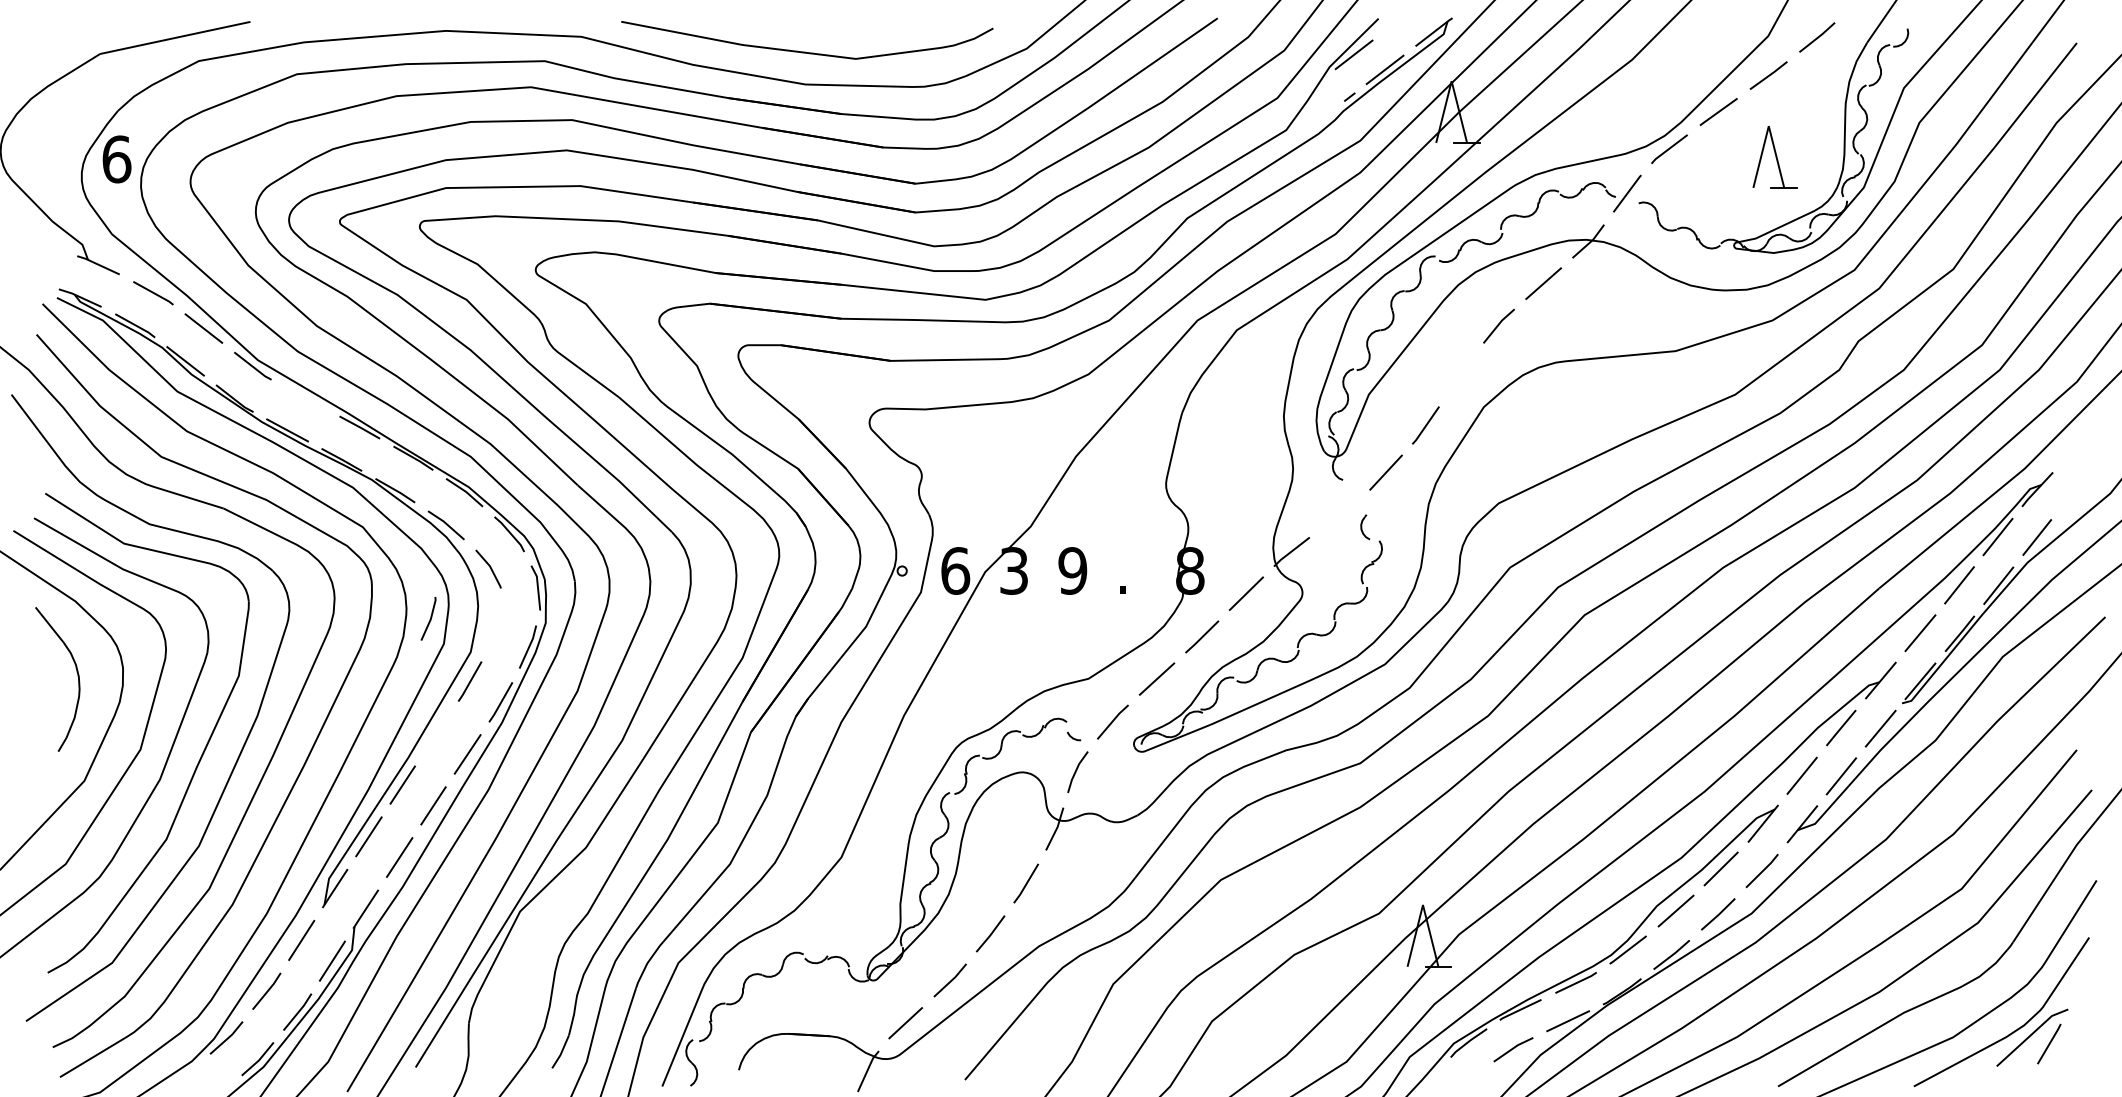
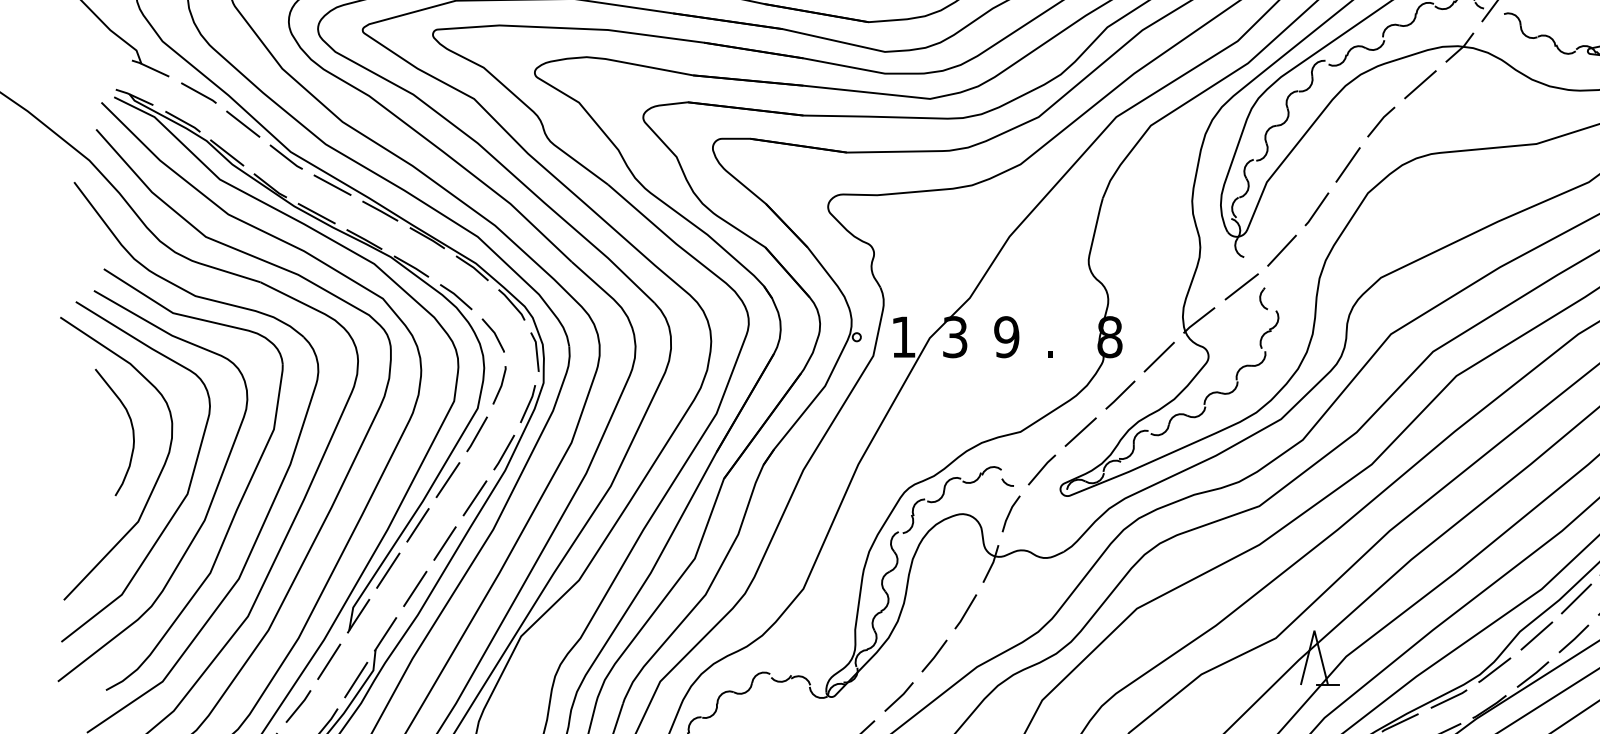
line: (1461, 374) -> (1348, 164), added
line: (305, 398) -> (332, 185), added
line: (1340, 513) -> (1241, 286), added
text: (955, 570) -> (903, 336), 6 -> 1
line: (429, 619) -> (500, 385), moved
line: (436, 733) -> (447, 479), added

